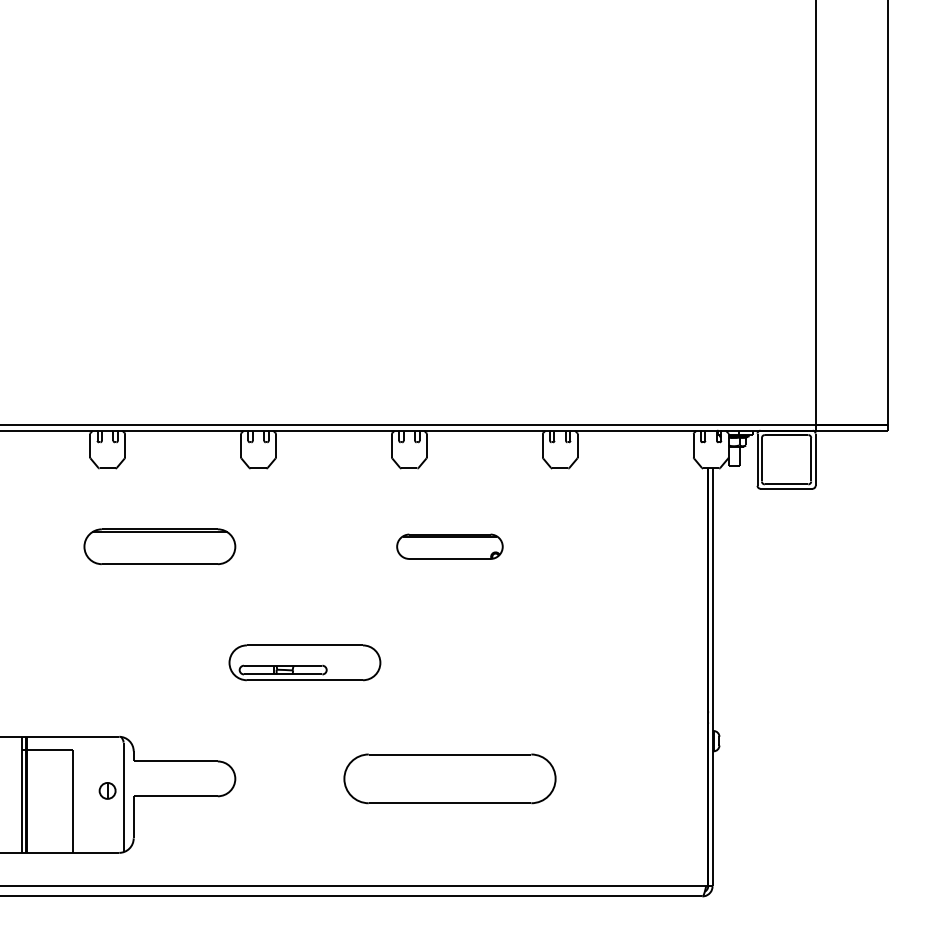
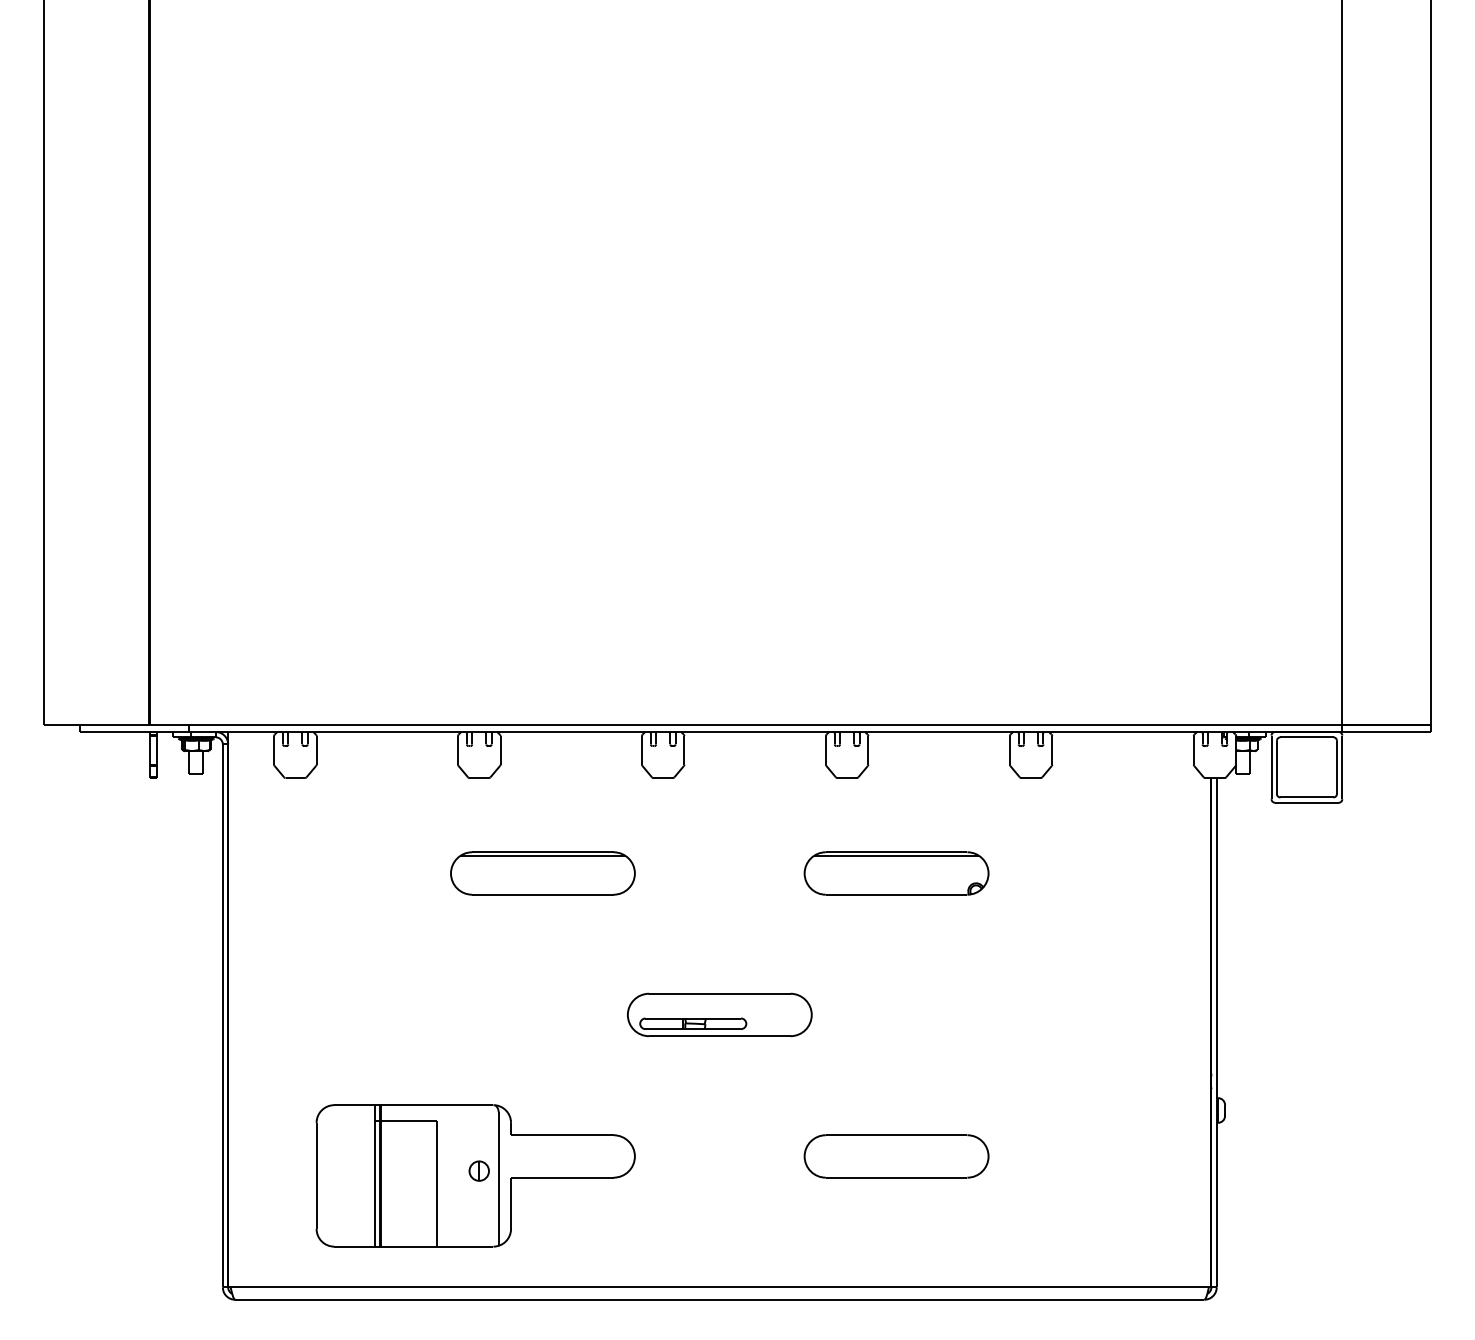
part: (449, 546) -> (896, 873), size x1.43
part: (449, 778) -> (896, 1156), size x0.71

